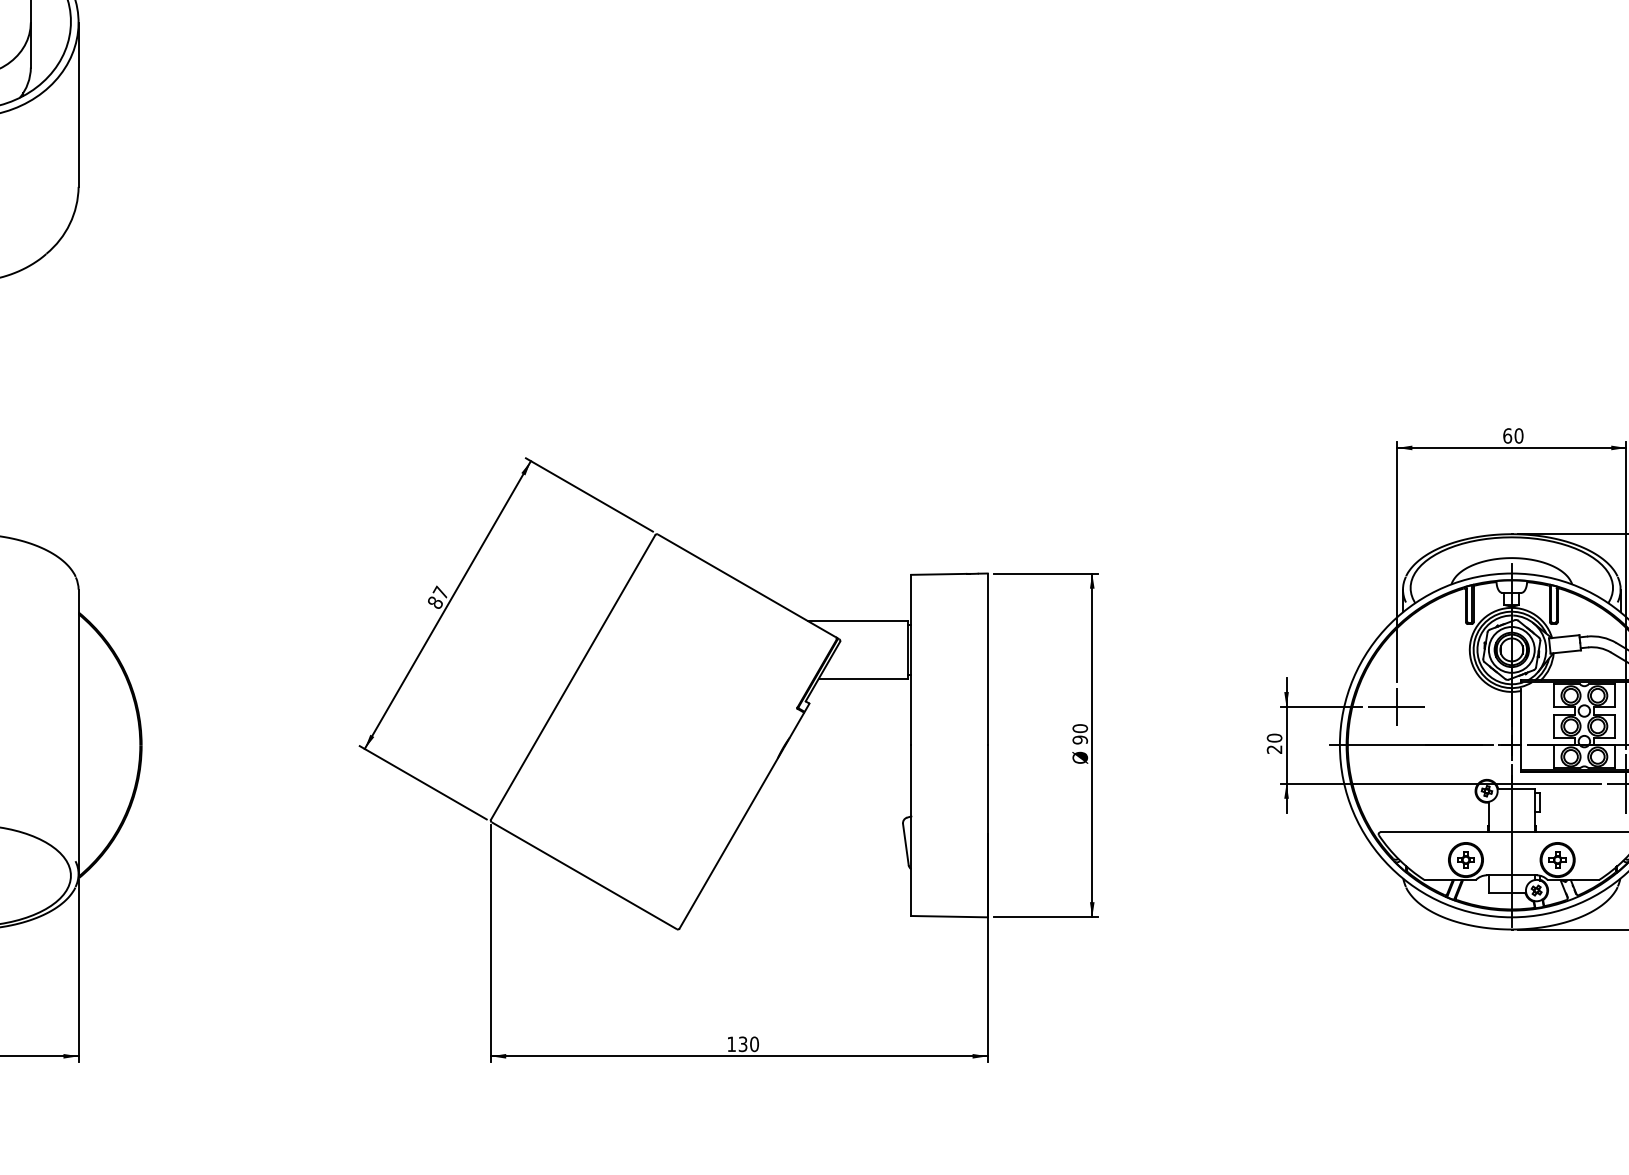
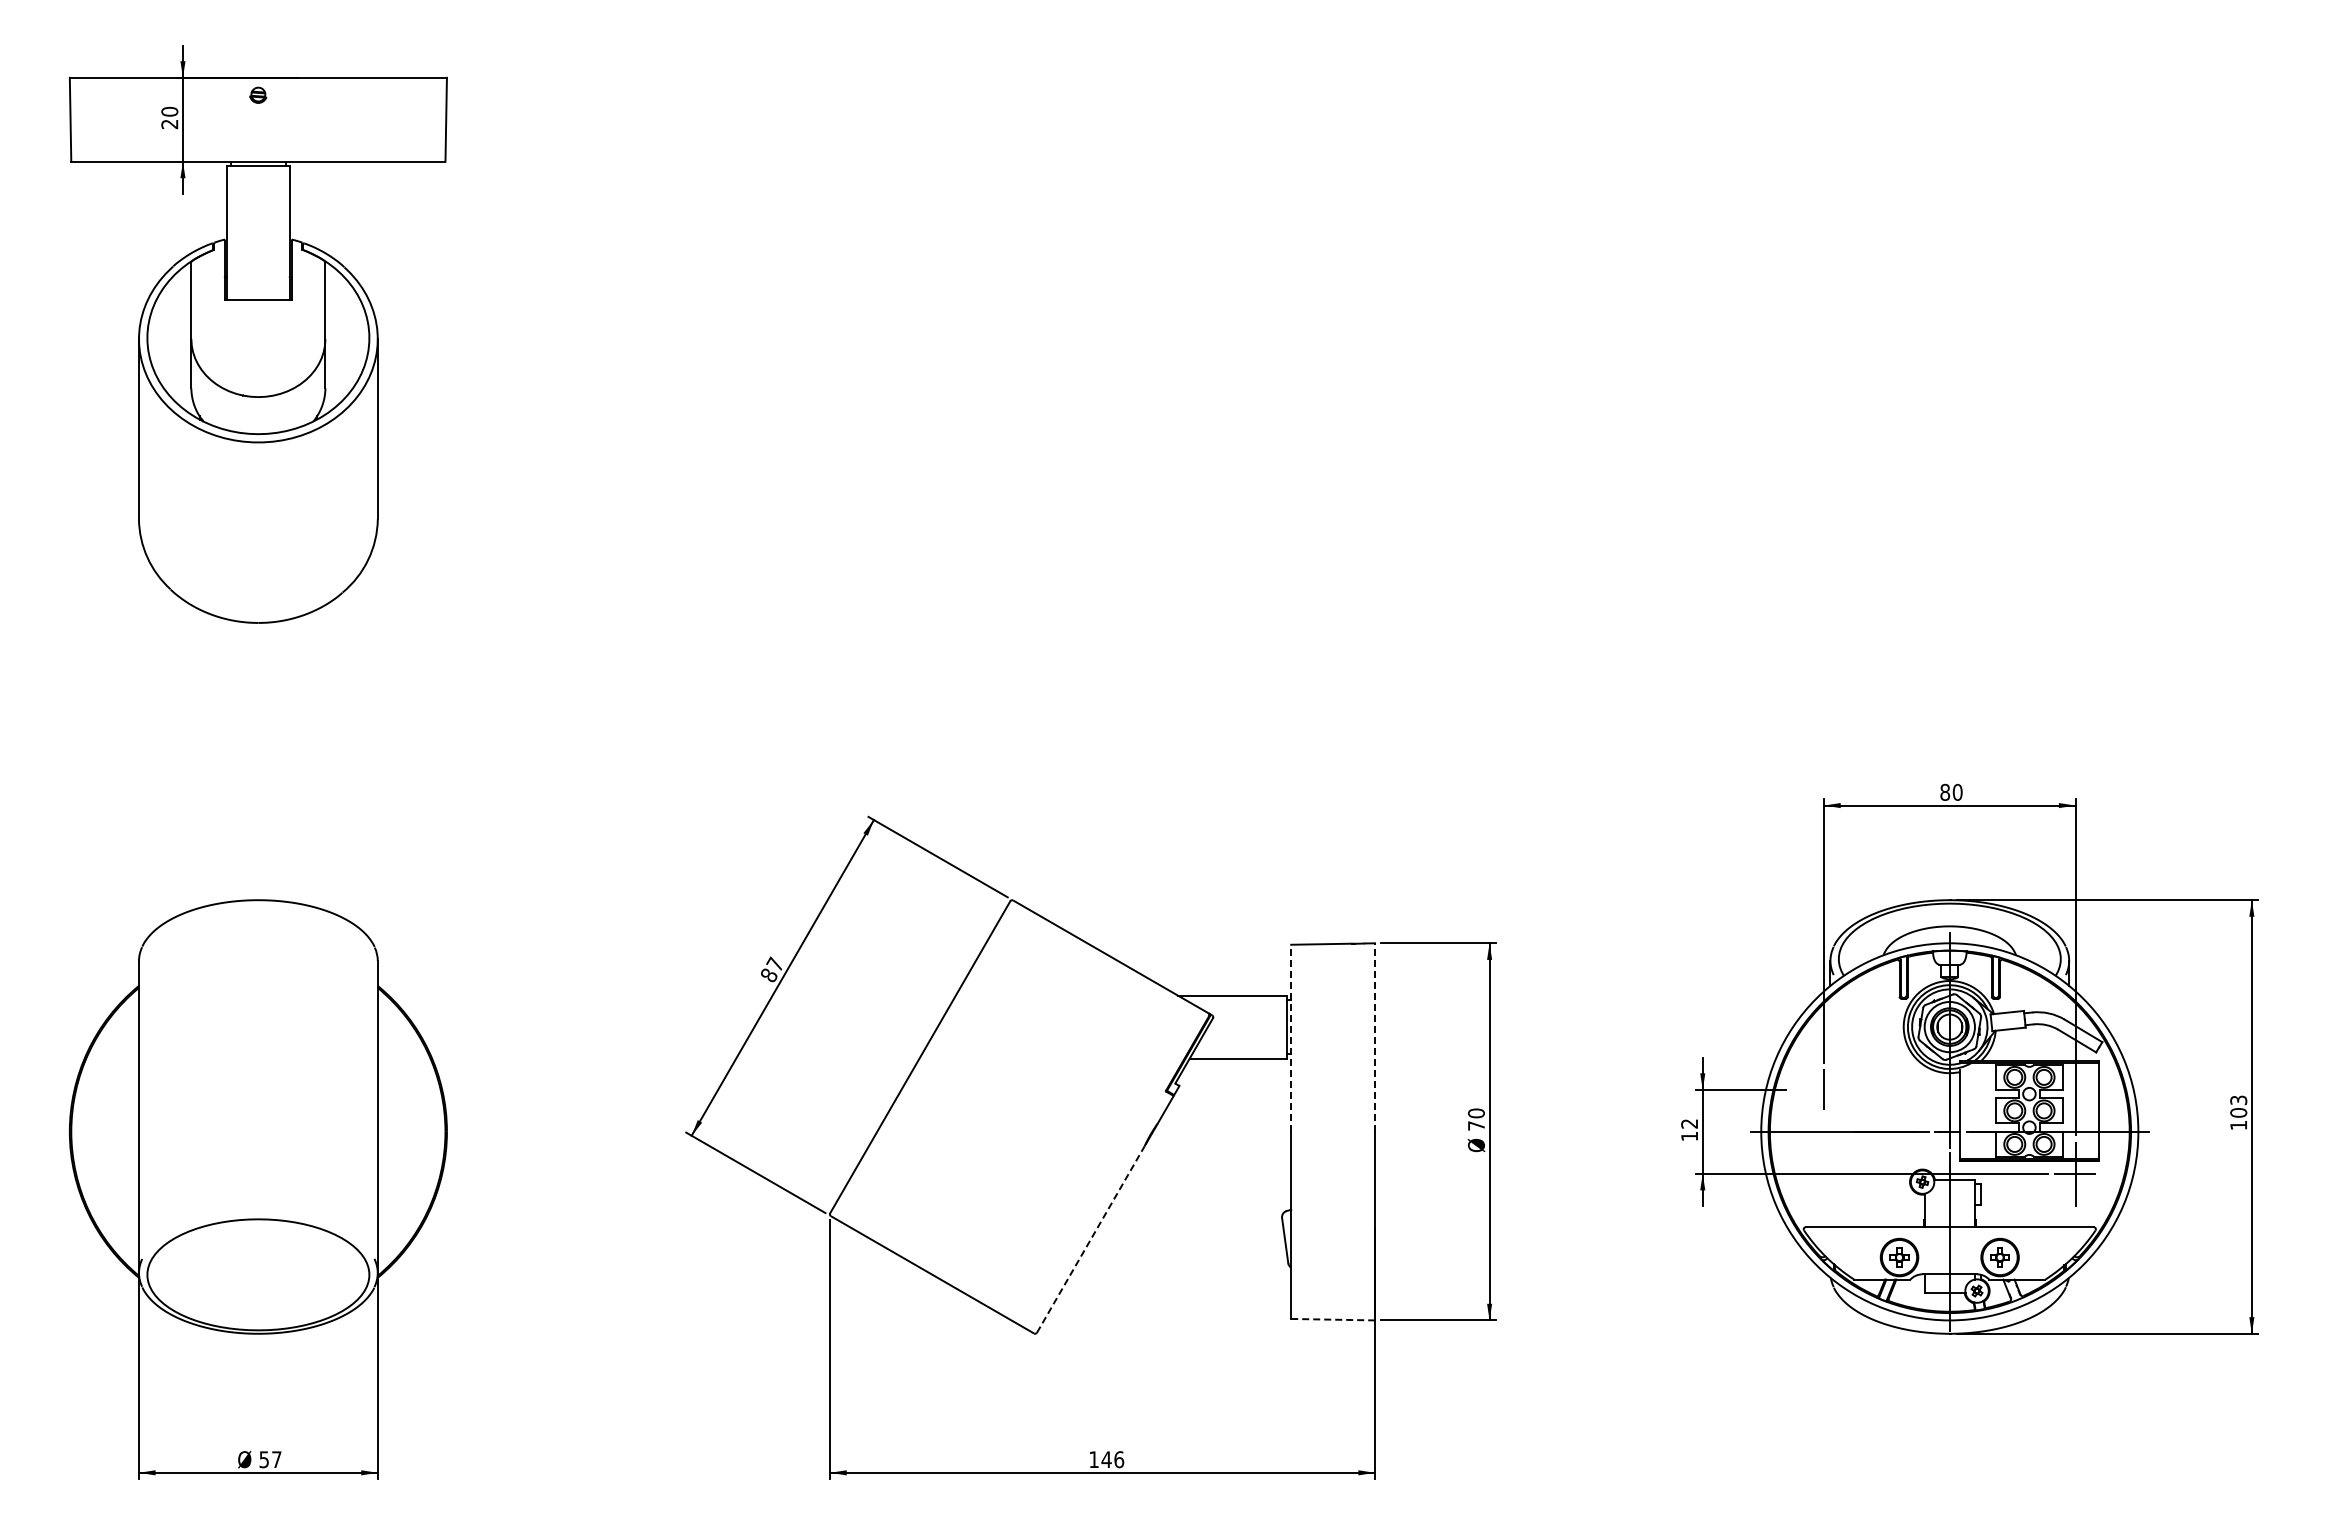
text: (1507, 435) -> (1945, 791), 60 -> 80
line: (987, 659) -> (1374, 1037), solid -> dashed
line: (911, 660) -> (1291, 1038), solid -> dashed
line: (1395, 706) -> (1822, 1089), removed
text: (1079, 739) -> (1475, 1125), 90 -> 70
text: (1274, 744) -> (1689, 1130), 20 -> 12
line: (728, 843) -> (1090, 1239), solid -> dashed
line: (949, 916) -> (1333, 1319), solid -> dashed
text: (748, 1044) -> (1112, 1459), 130 -> 146

